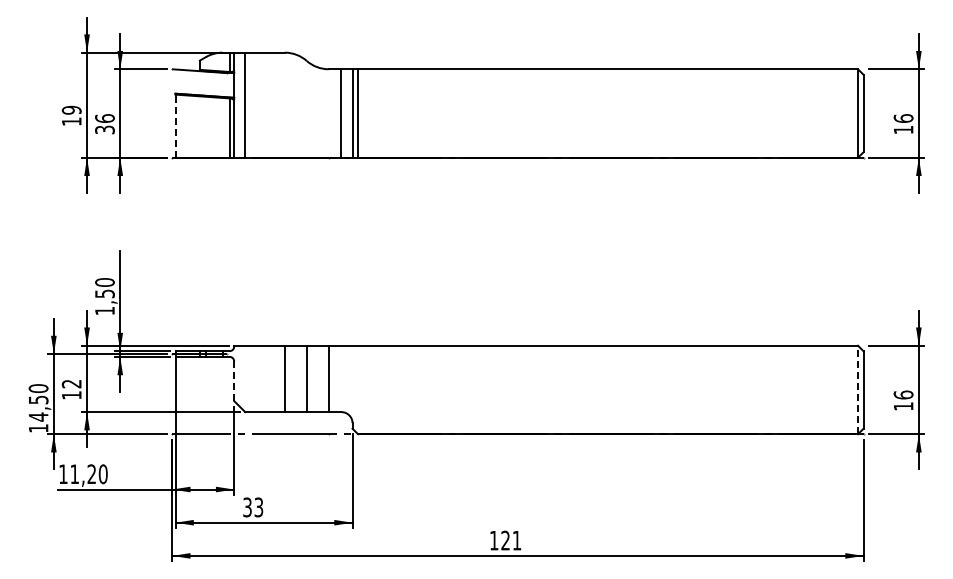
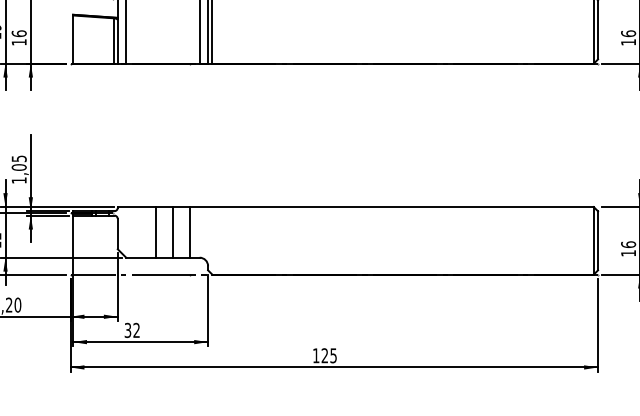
line: (175, 126) -> (73, 39), dashed -> solid
text: (104, 129) -> (18, 42), 36 -> 16
text: (104, 288) -> (18, 163), 1,50 -> 1,05
line: (234, 381) -> (118, 234), dashed -> solid
line: (858, 389) -> (594, 240), dashed -> solid
text: (258, 507) -> (136, 330), 33 -> 32
text: (516, 540) -> (333, 355), 121 -> 125

